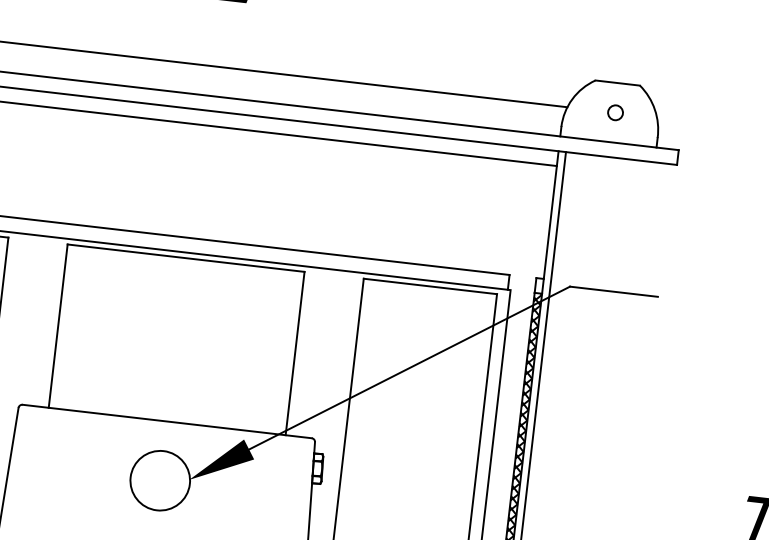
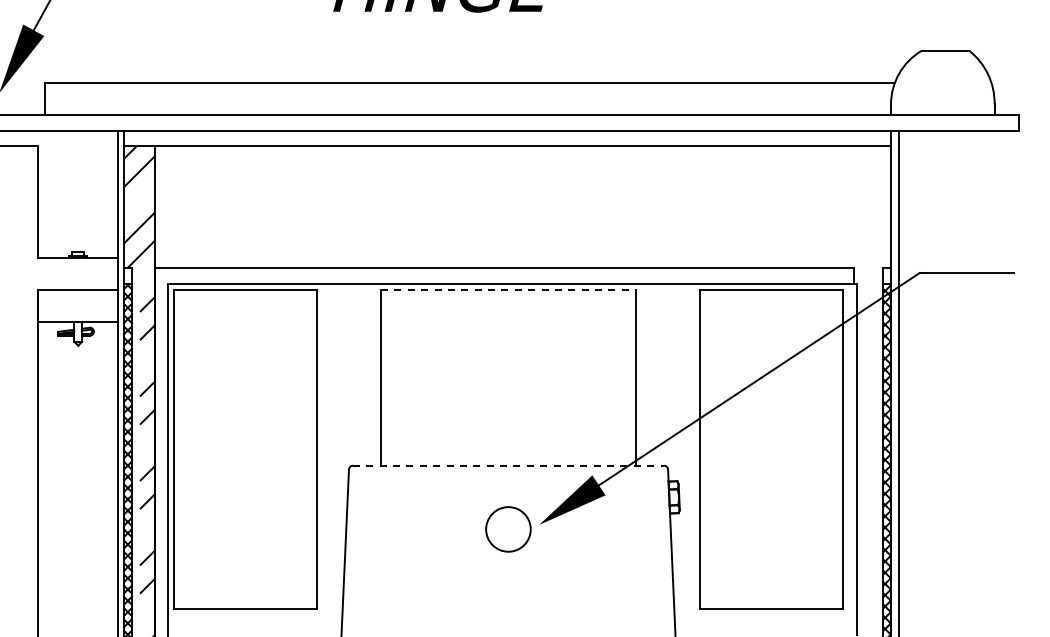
circle: (615, 112) -> (946, 82), removed
line: (187, 257) -> (509, 289), solid -> dashed
line: (167, 421) -> (508, 465), solid -> dashed
circle: (160, 480) -> (508, 529), size x0.7

